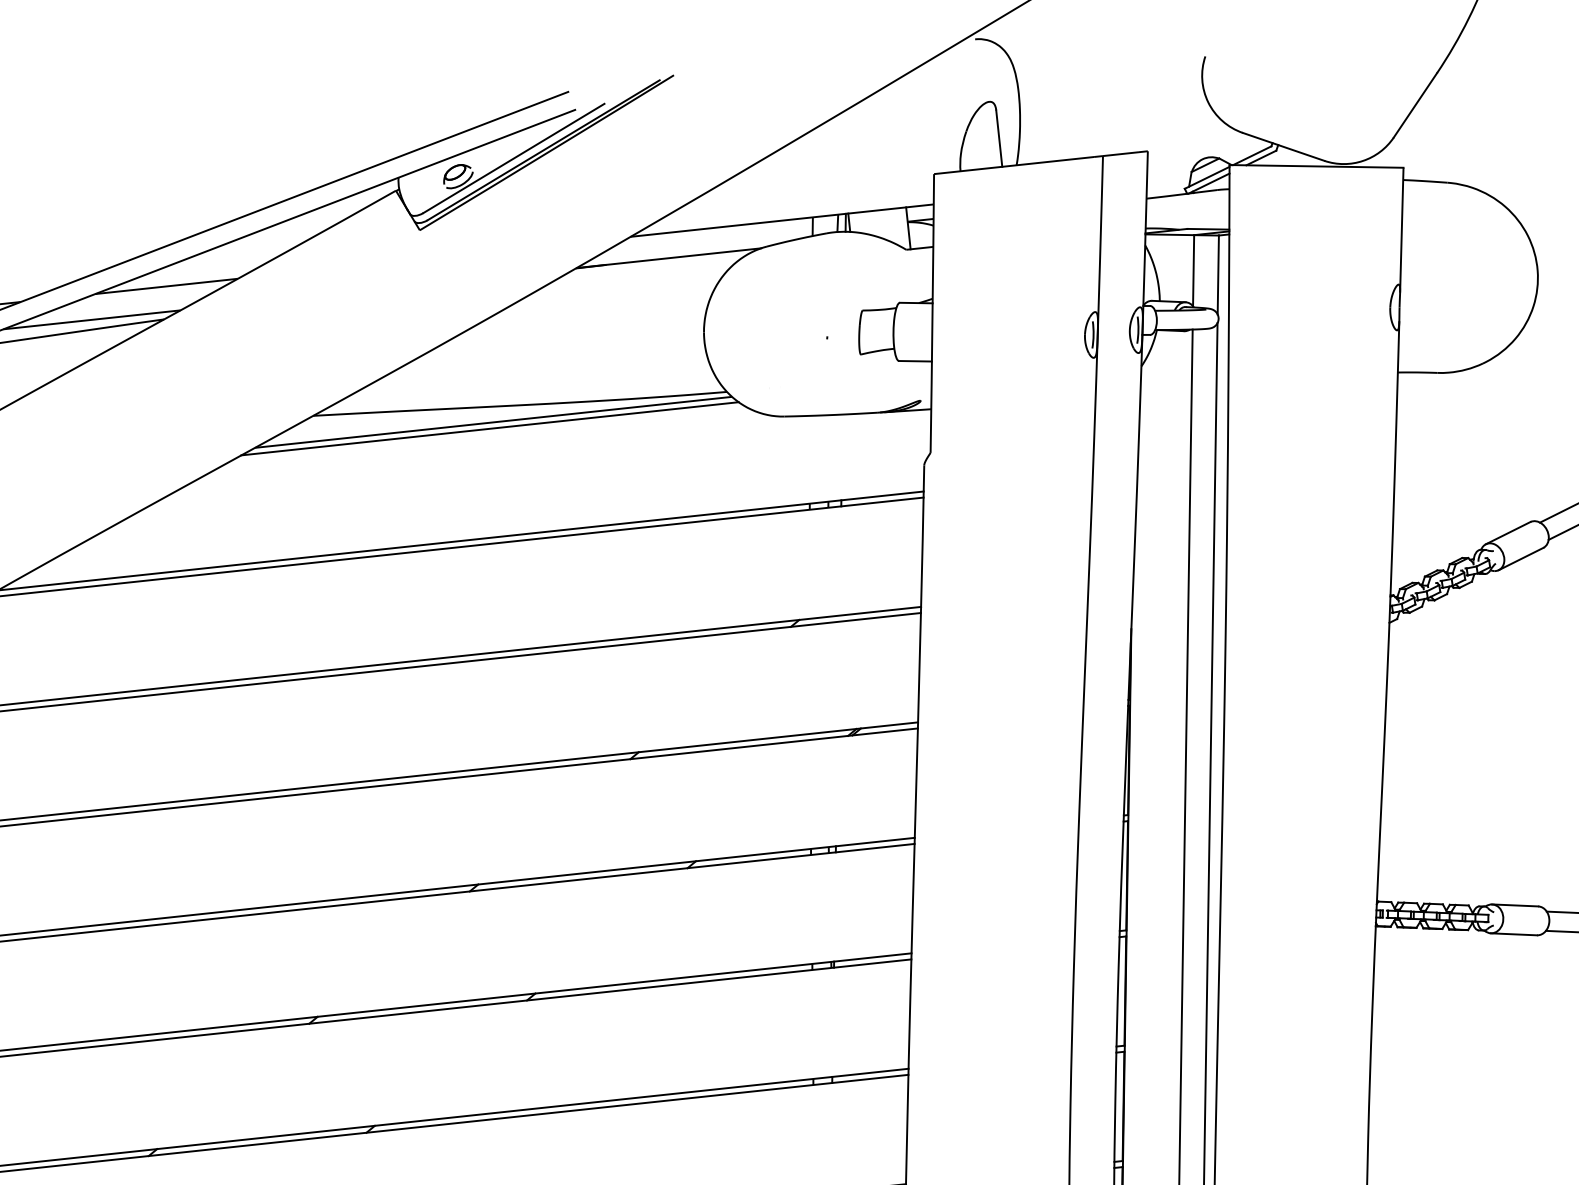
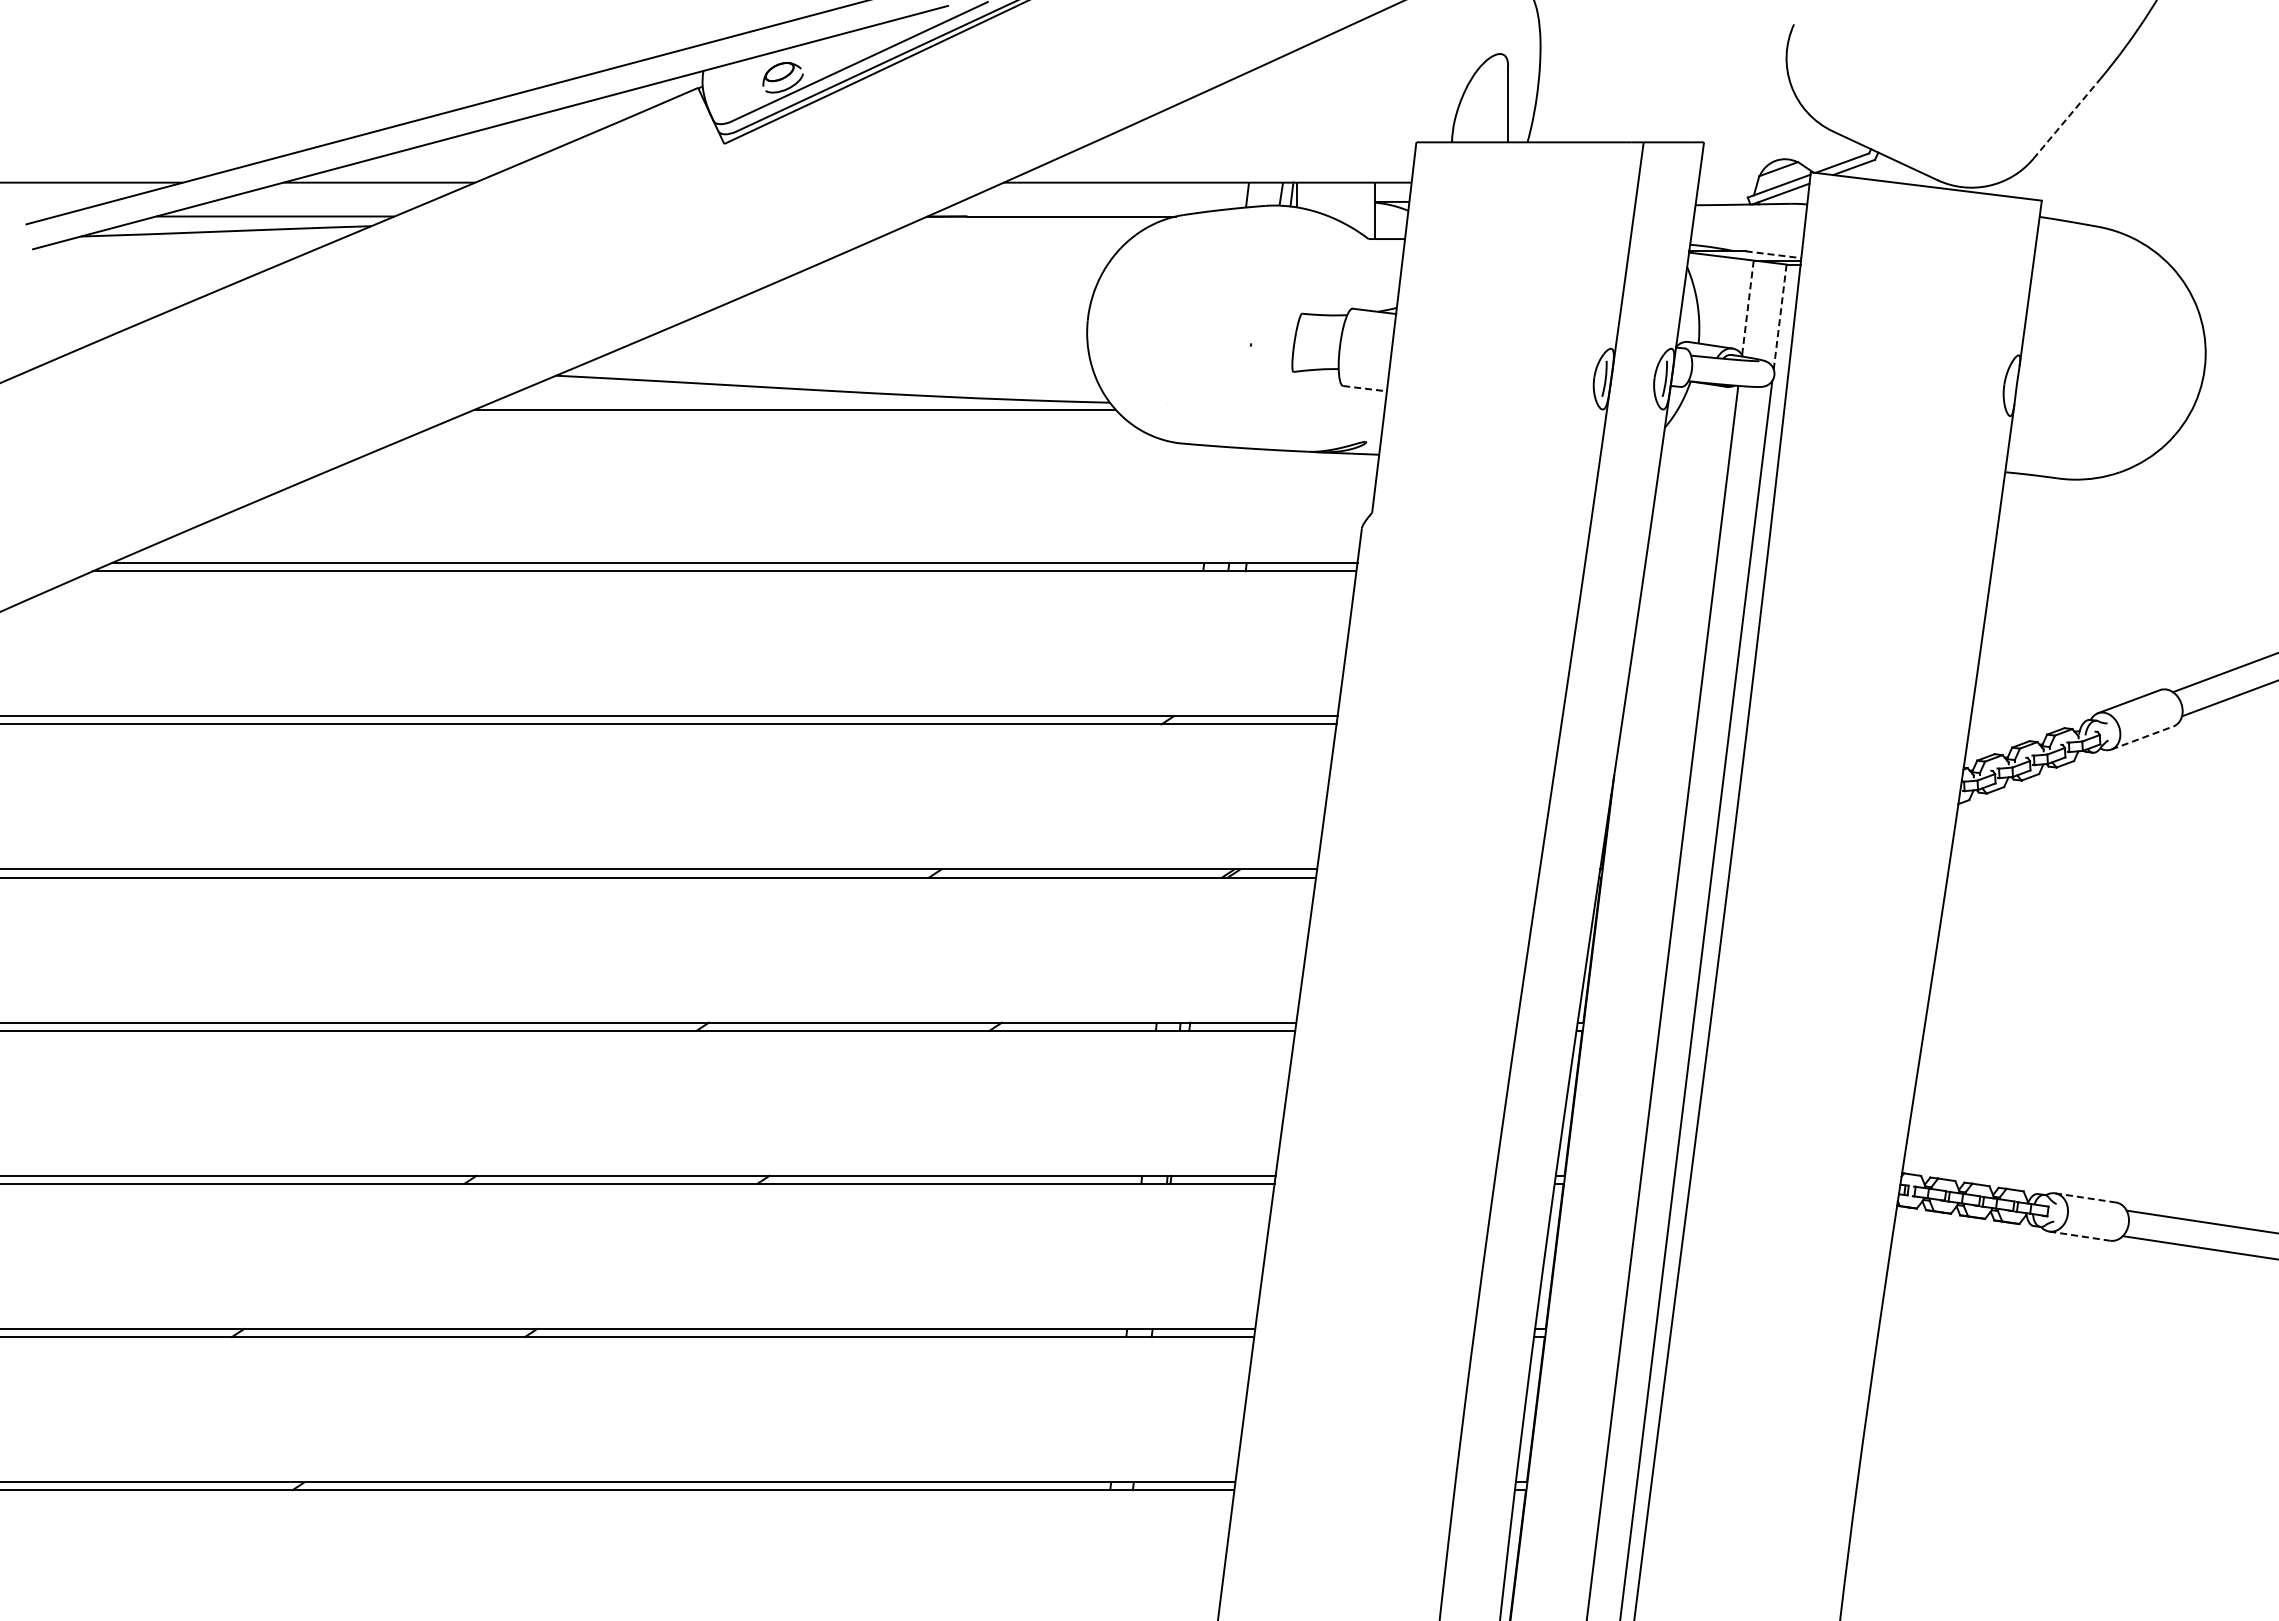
line: (1415, 105) -> (2066, 119), solid -> dashed
line: (1208, 229) -> (1773, 254), solid -> dashed
line: (1193, 270) -> (1747, 307), solid -> dashed
line: (1218, 275) -> (1780, 317), solid -> dashed
line: (915, 361) -> (1365, 388), solid -> dashed
line: (490, 429) -> (789, 418), removed
line: (1521, 558) -> (2143, 737), solid -> dashed
line: (1515, 905) -> (2085, 1197), solid -> dashed
line: (1513, 934) -> (2079, 1236), solid -> dashed

